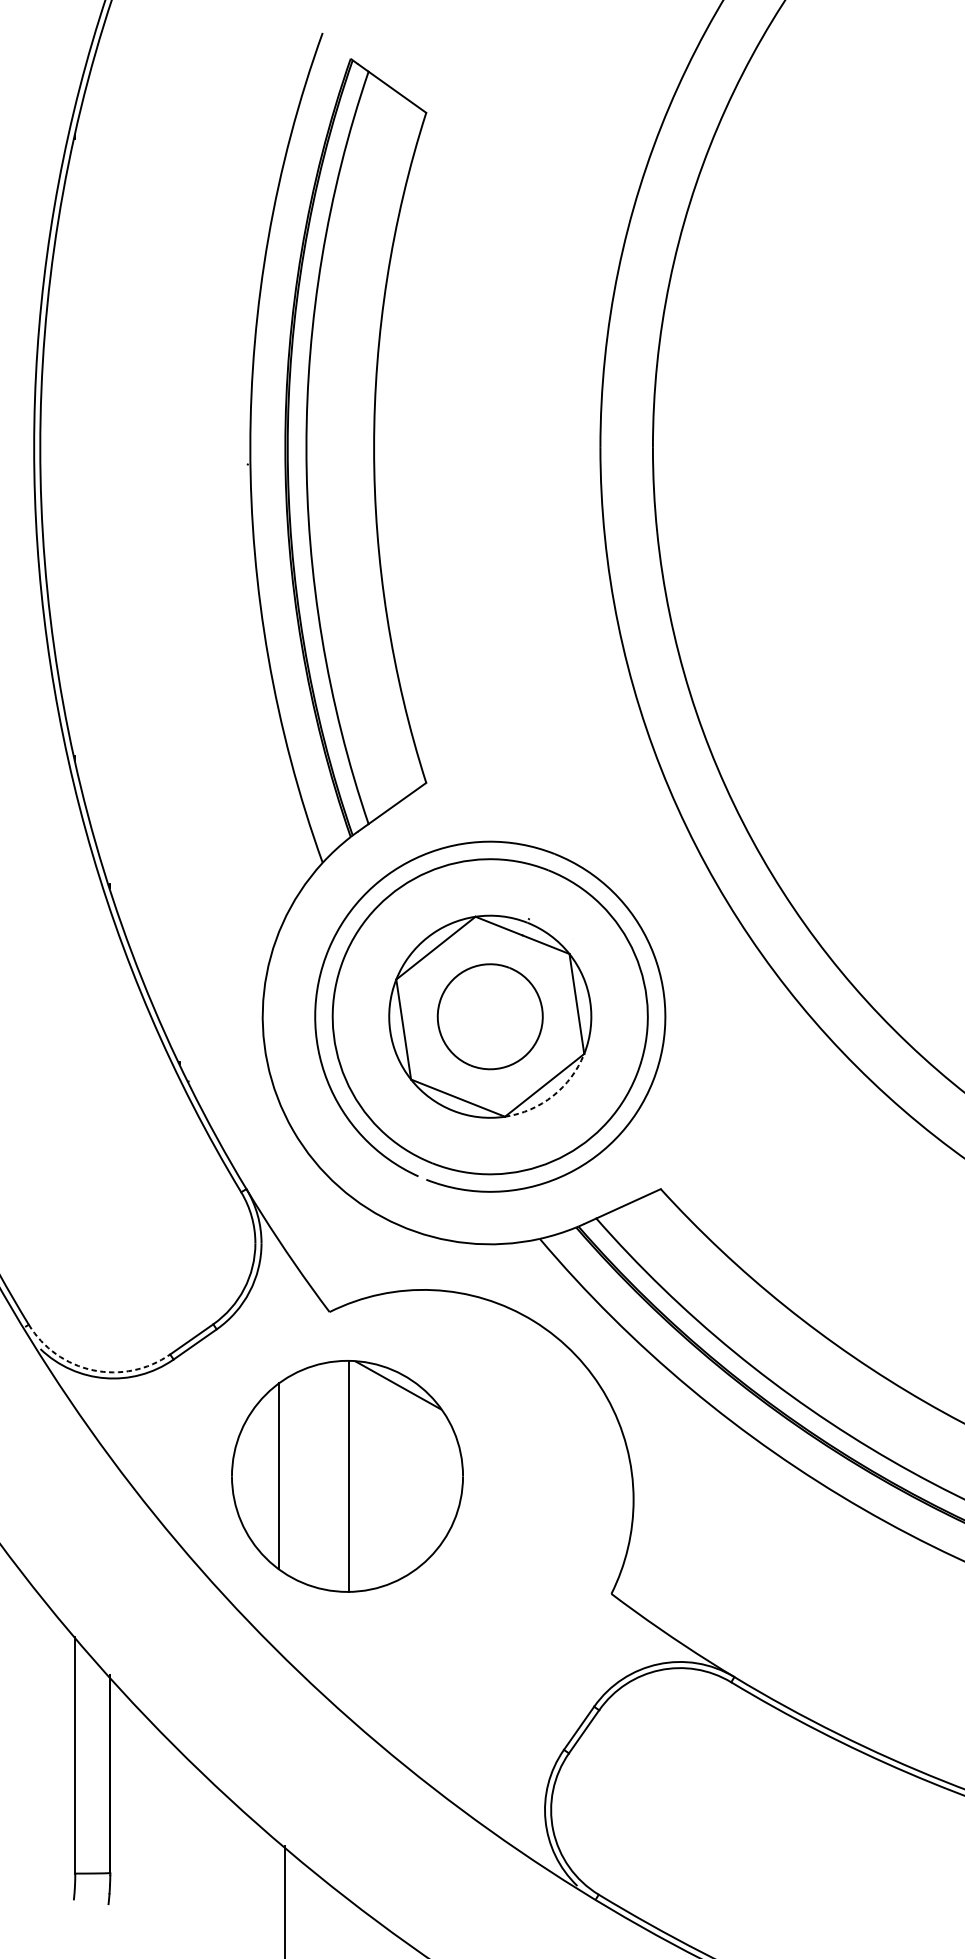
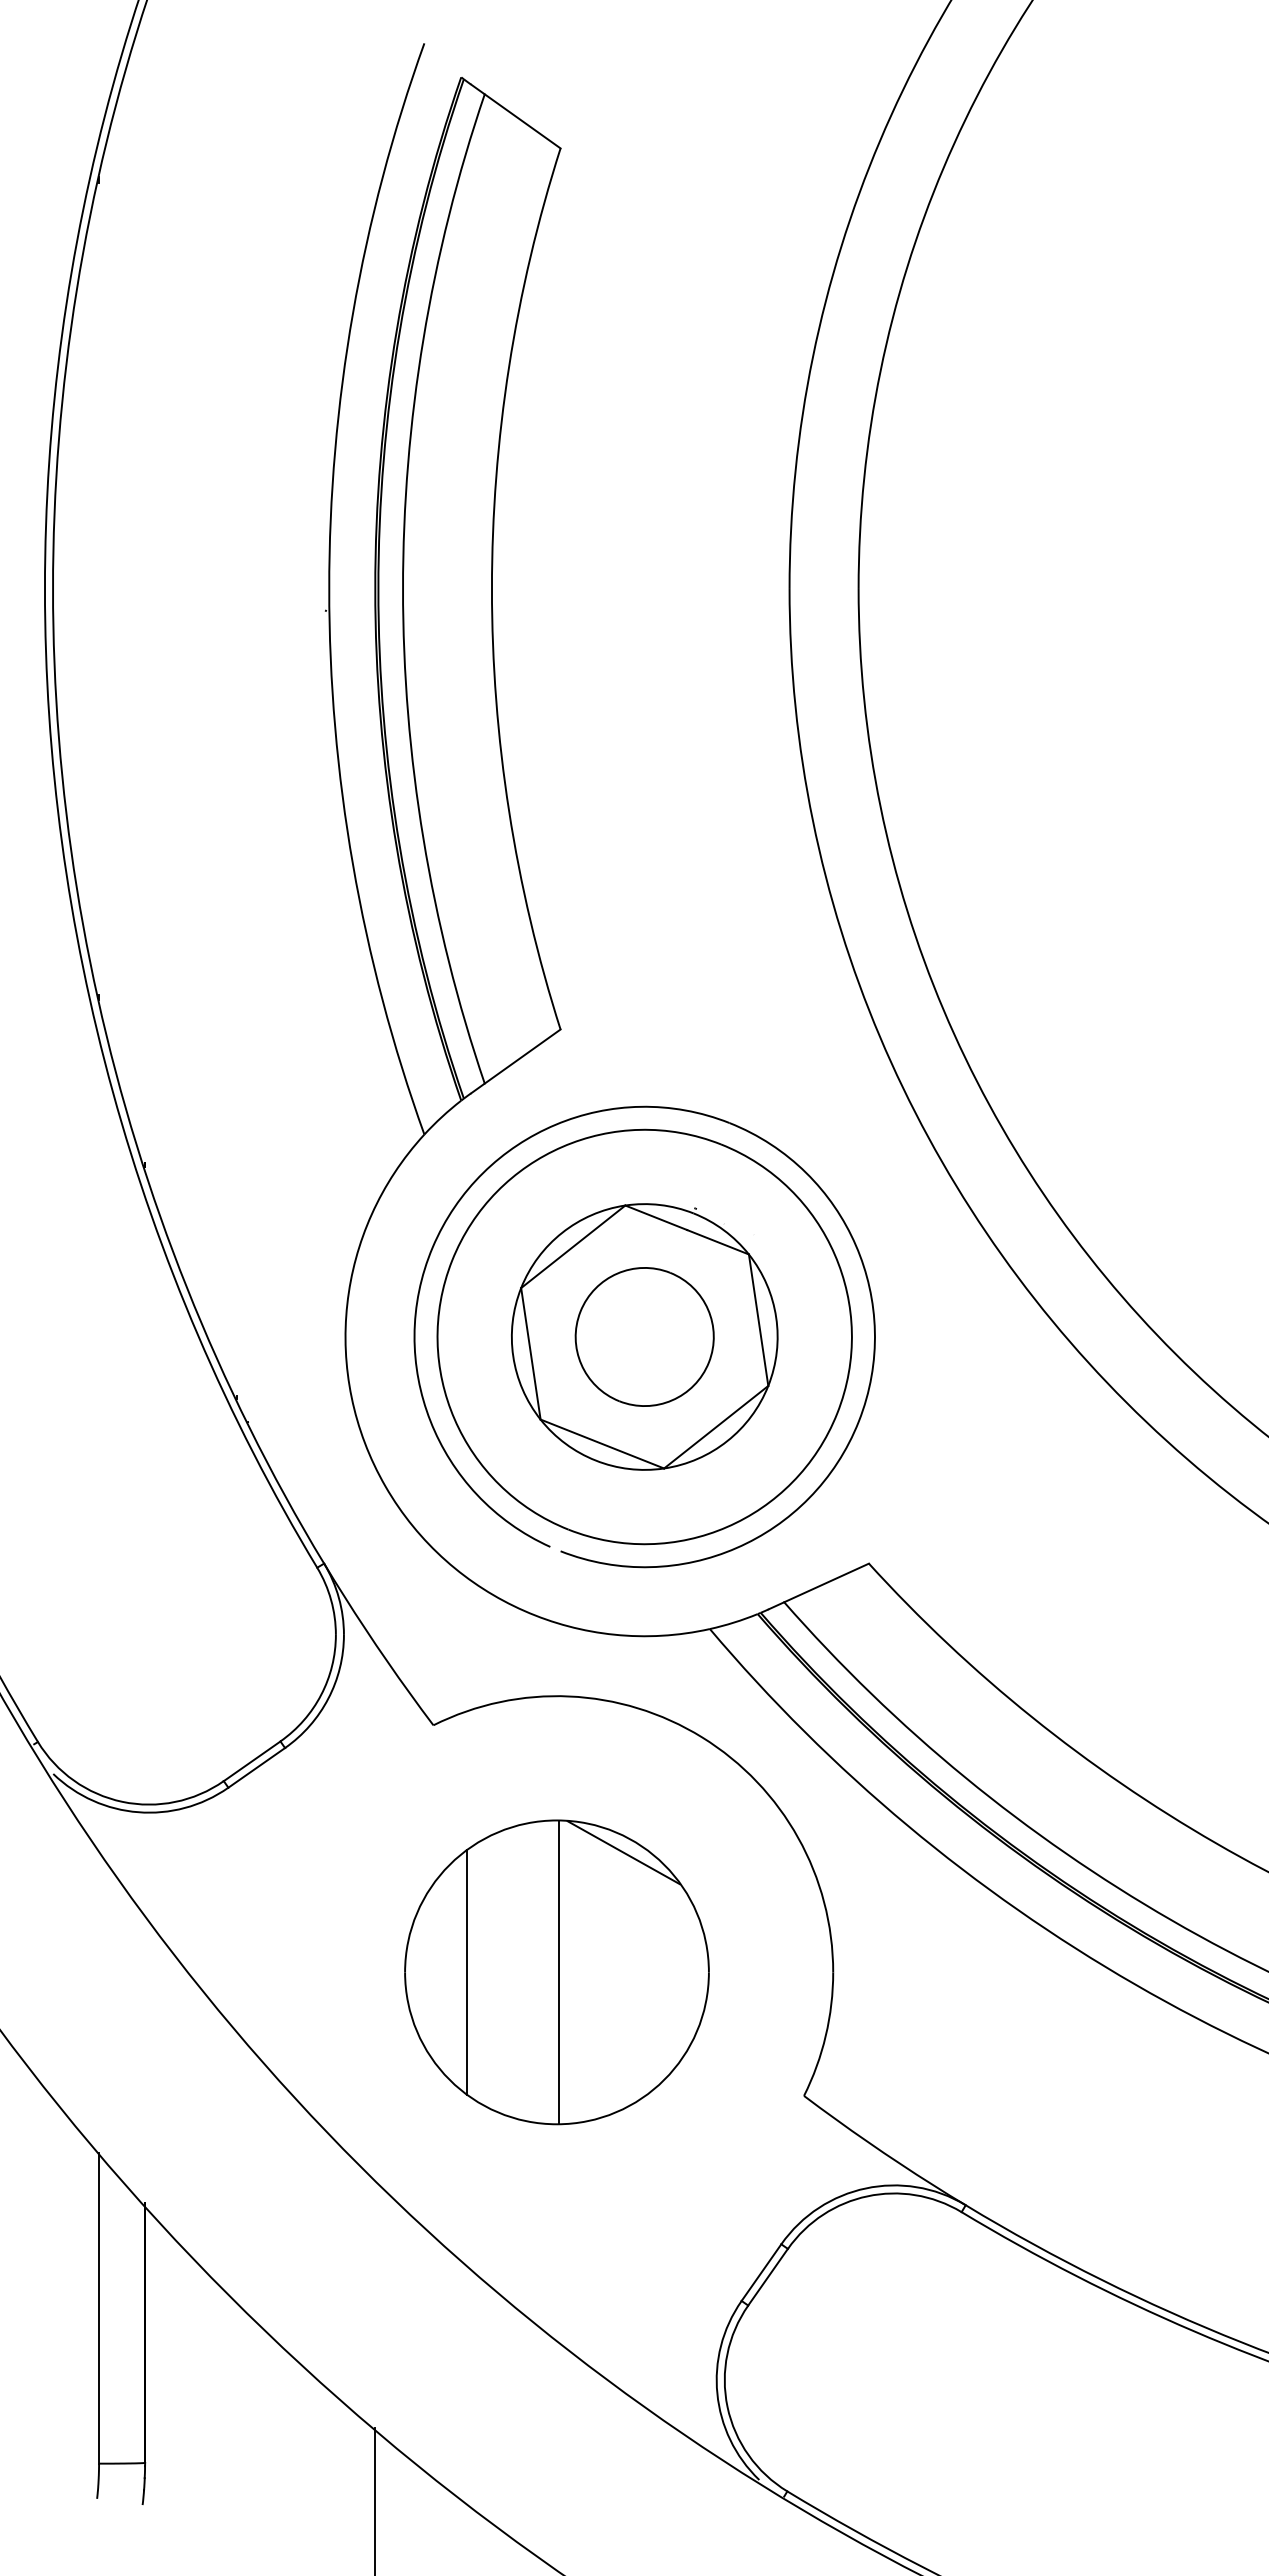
arc: (553, 1096) -> (727, 1441), dashed -> solid
arc: (93, 1370) -> (122, 1801), dashed -> solid
part: (347, 1476) -> (556, 1972), moved

